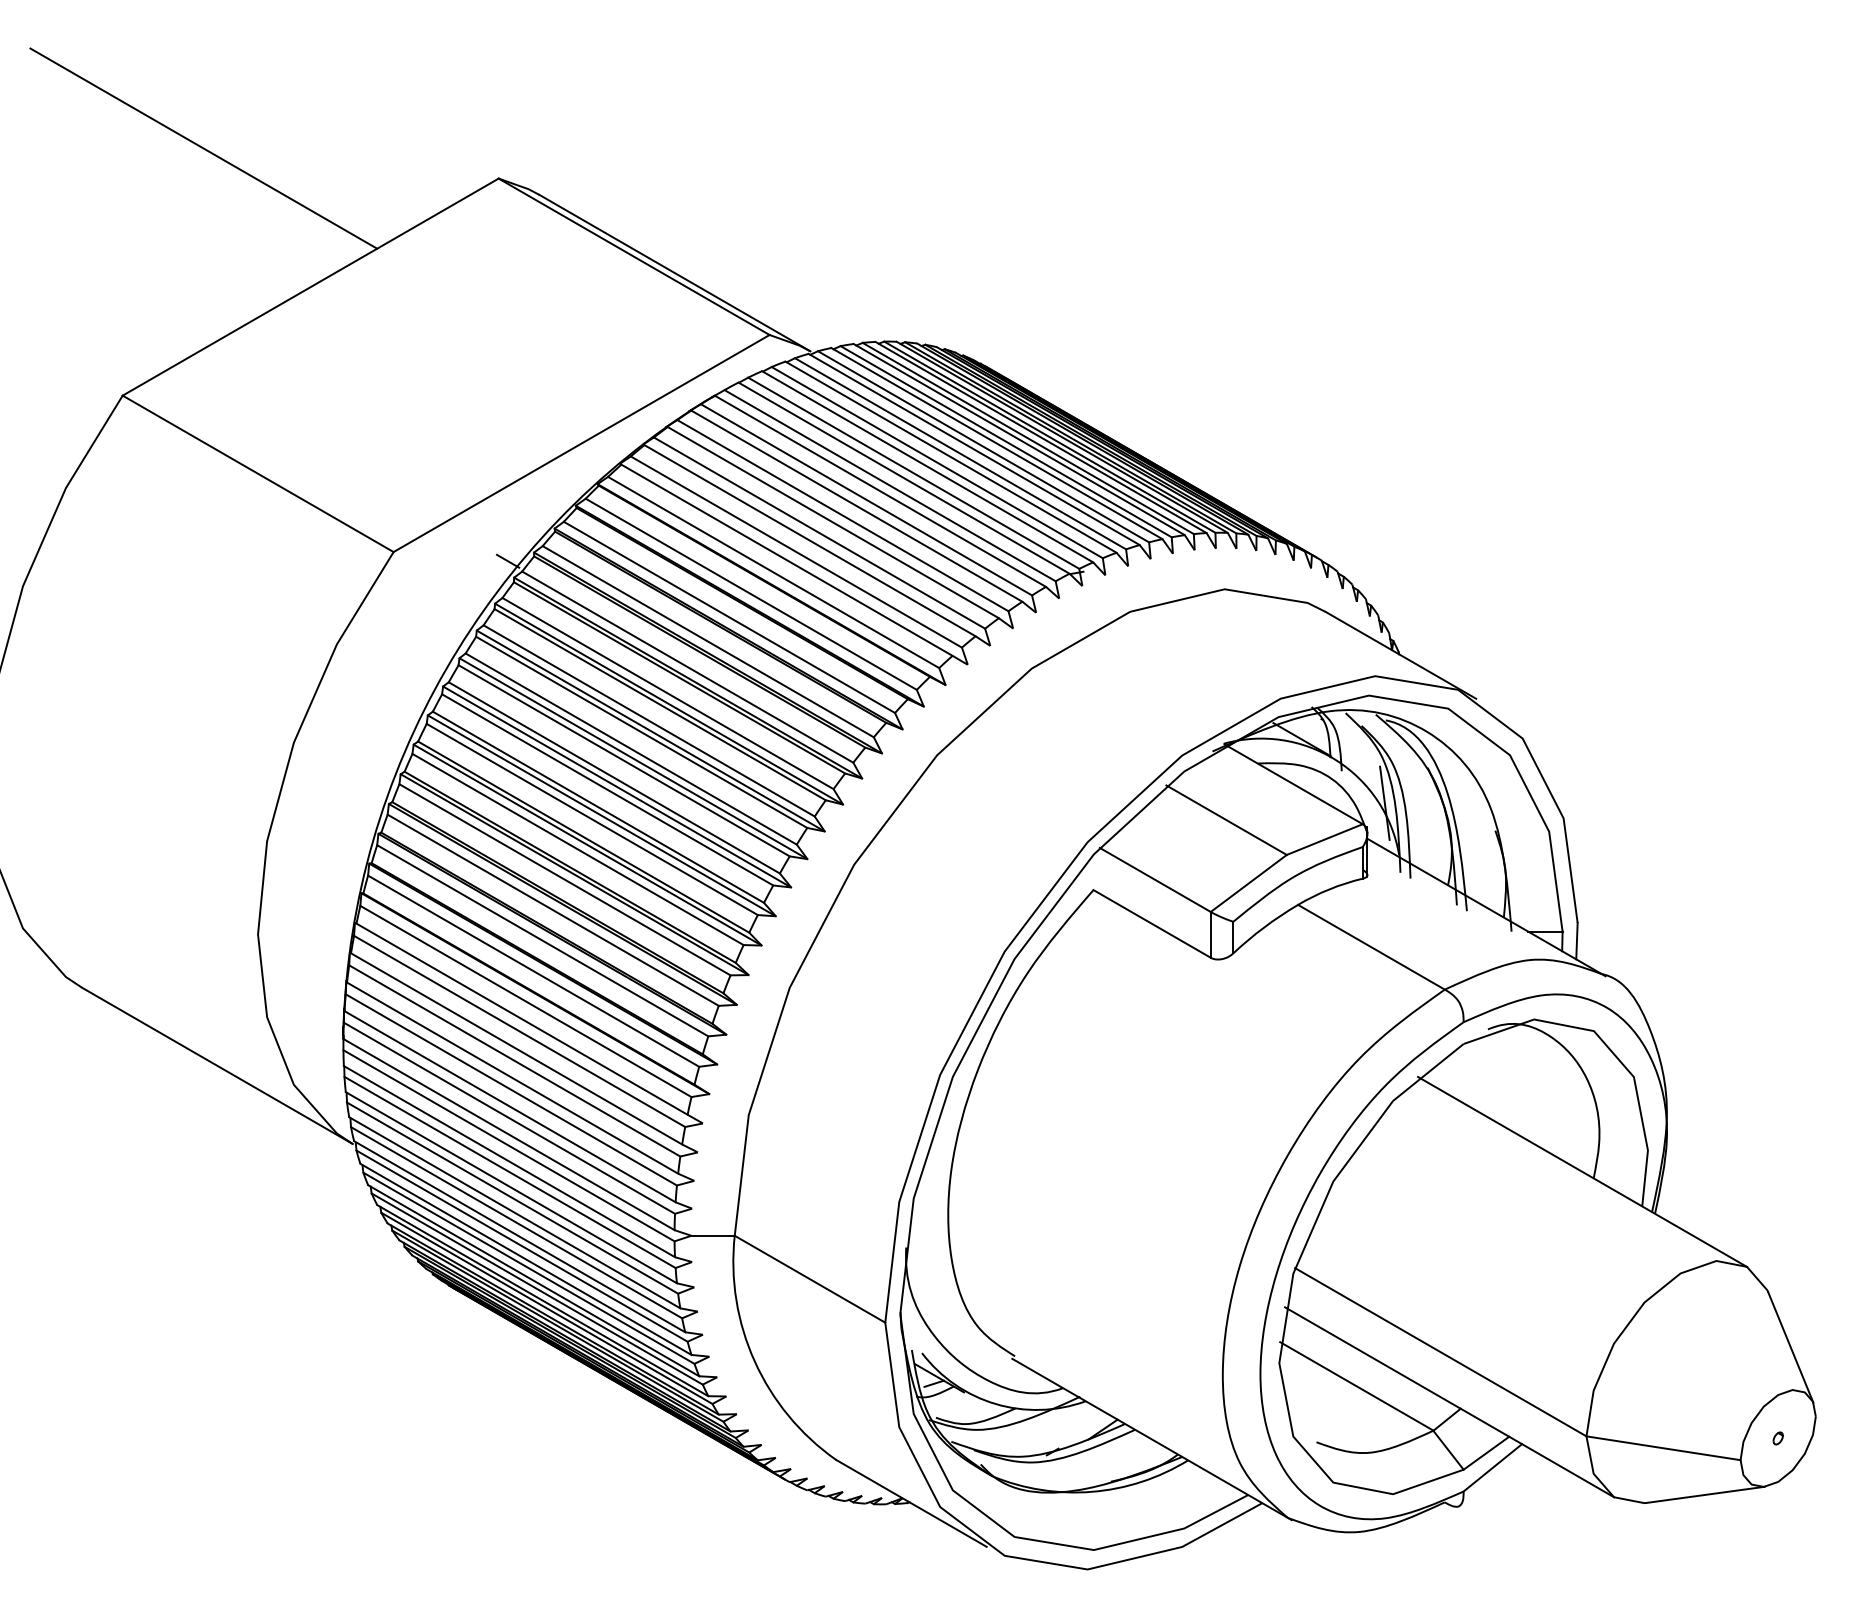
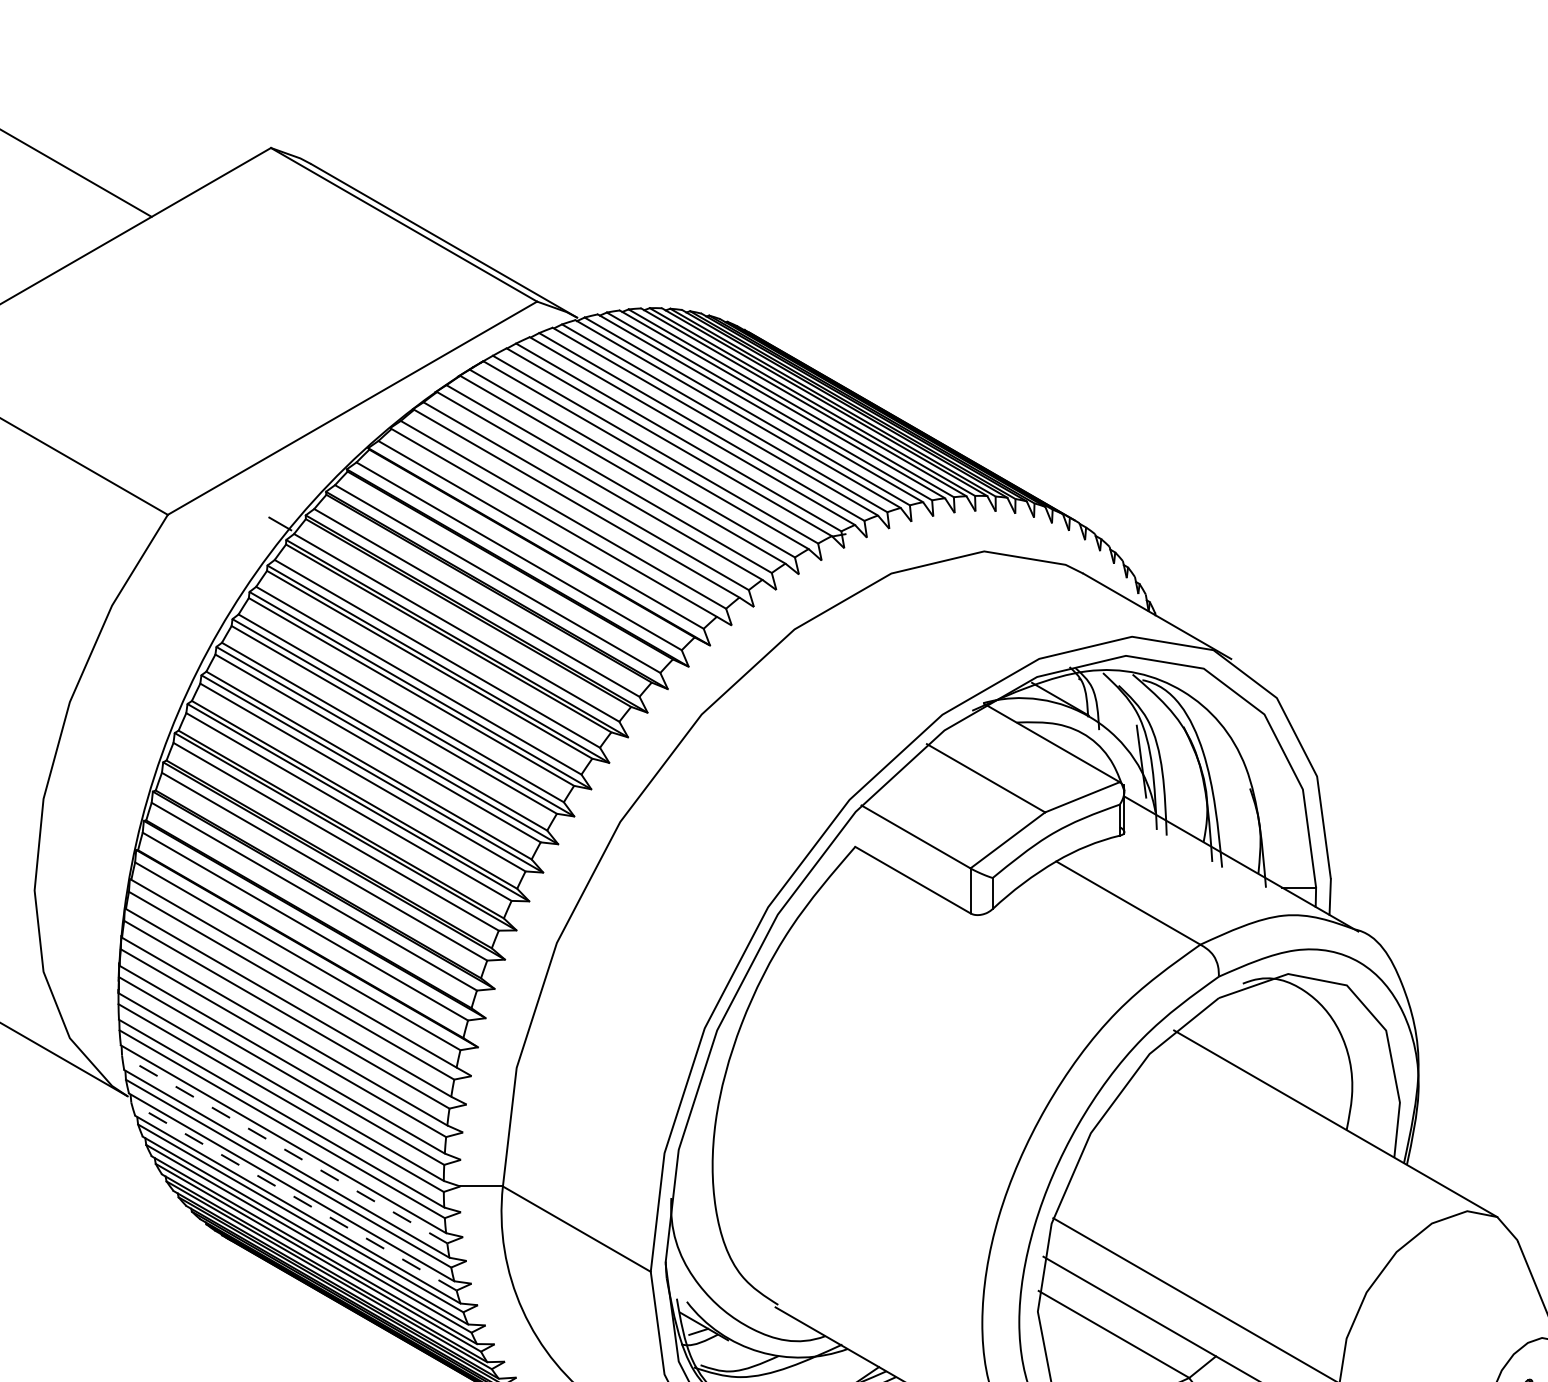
line: (512, 1197) -> (284, 1148), solid -> dashed
line: (521, 1245) -> (293, 1196), solid -> dashed

